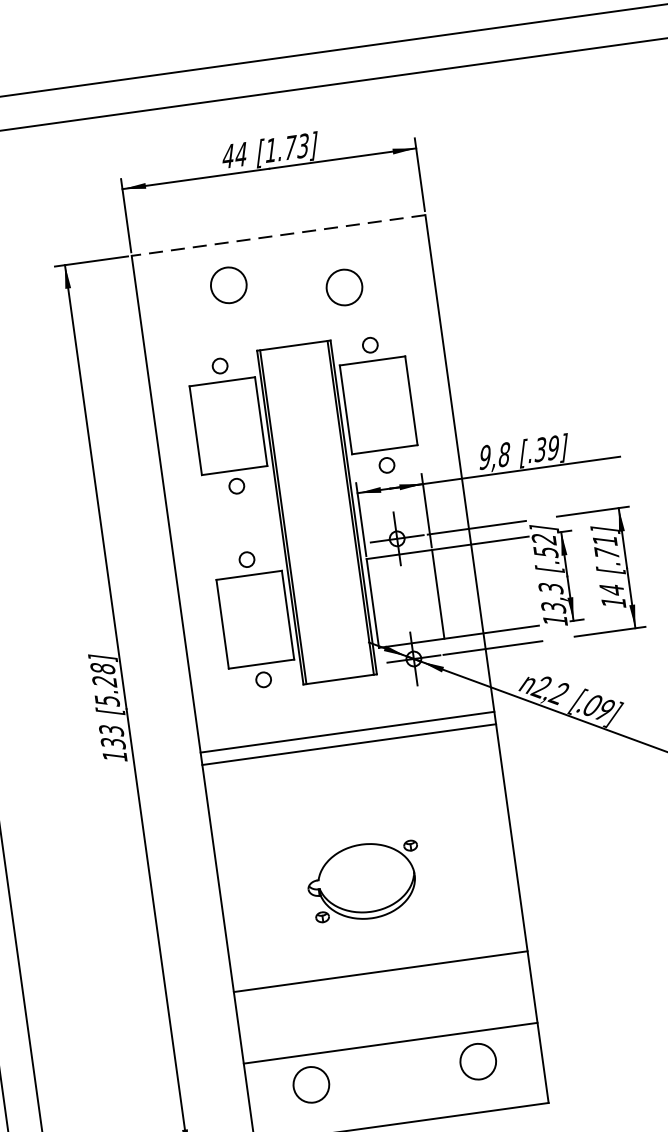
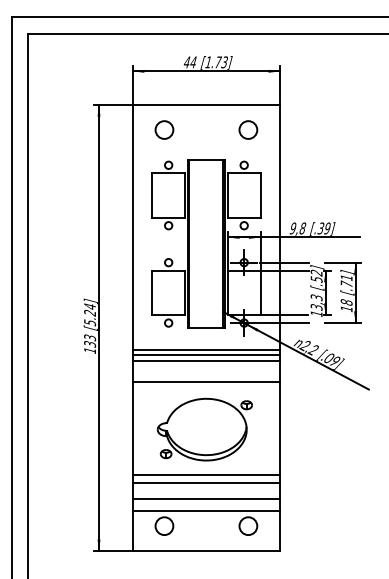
line: (278, 234) -> (206, 104), dashed -> solid
circle: (228, 284) -> (164, 129), moved
circle: (344, 286) -> (248, 129), moved
text: (611, 589) -> (346, 302), 14 -> 18
text: (103, 668) -> (90, 306), [5.28] -> [5.24]
line: (346, 721) -> (206, 349), added
line: (355, 787) -> (206, 382), added
part: (364, 881) -> (204, 429), size x1.67
line: (382, 986) -> (206, 482), added
line: (387, 1018) -> (206, 498), added

